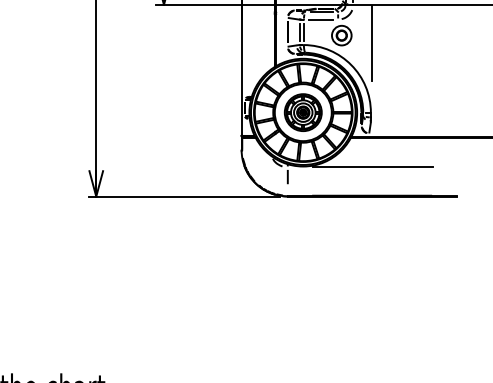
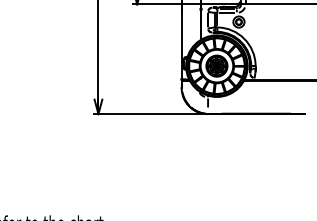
line: (372, 43) -> (256, 26), removed
line: (372, 167) -> (256, 97), removed

